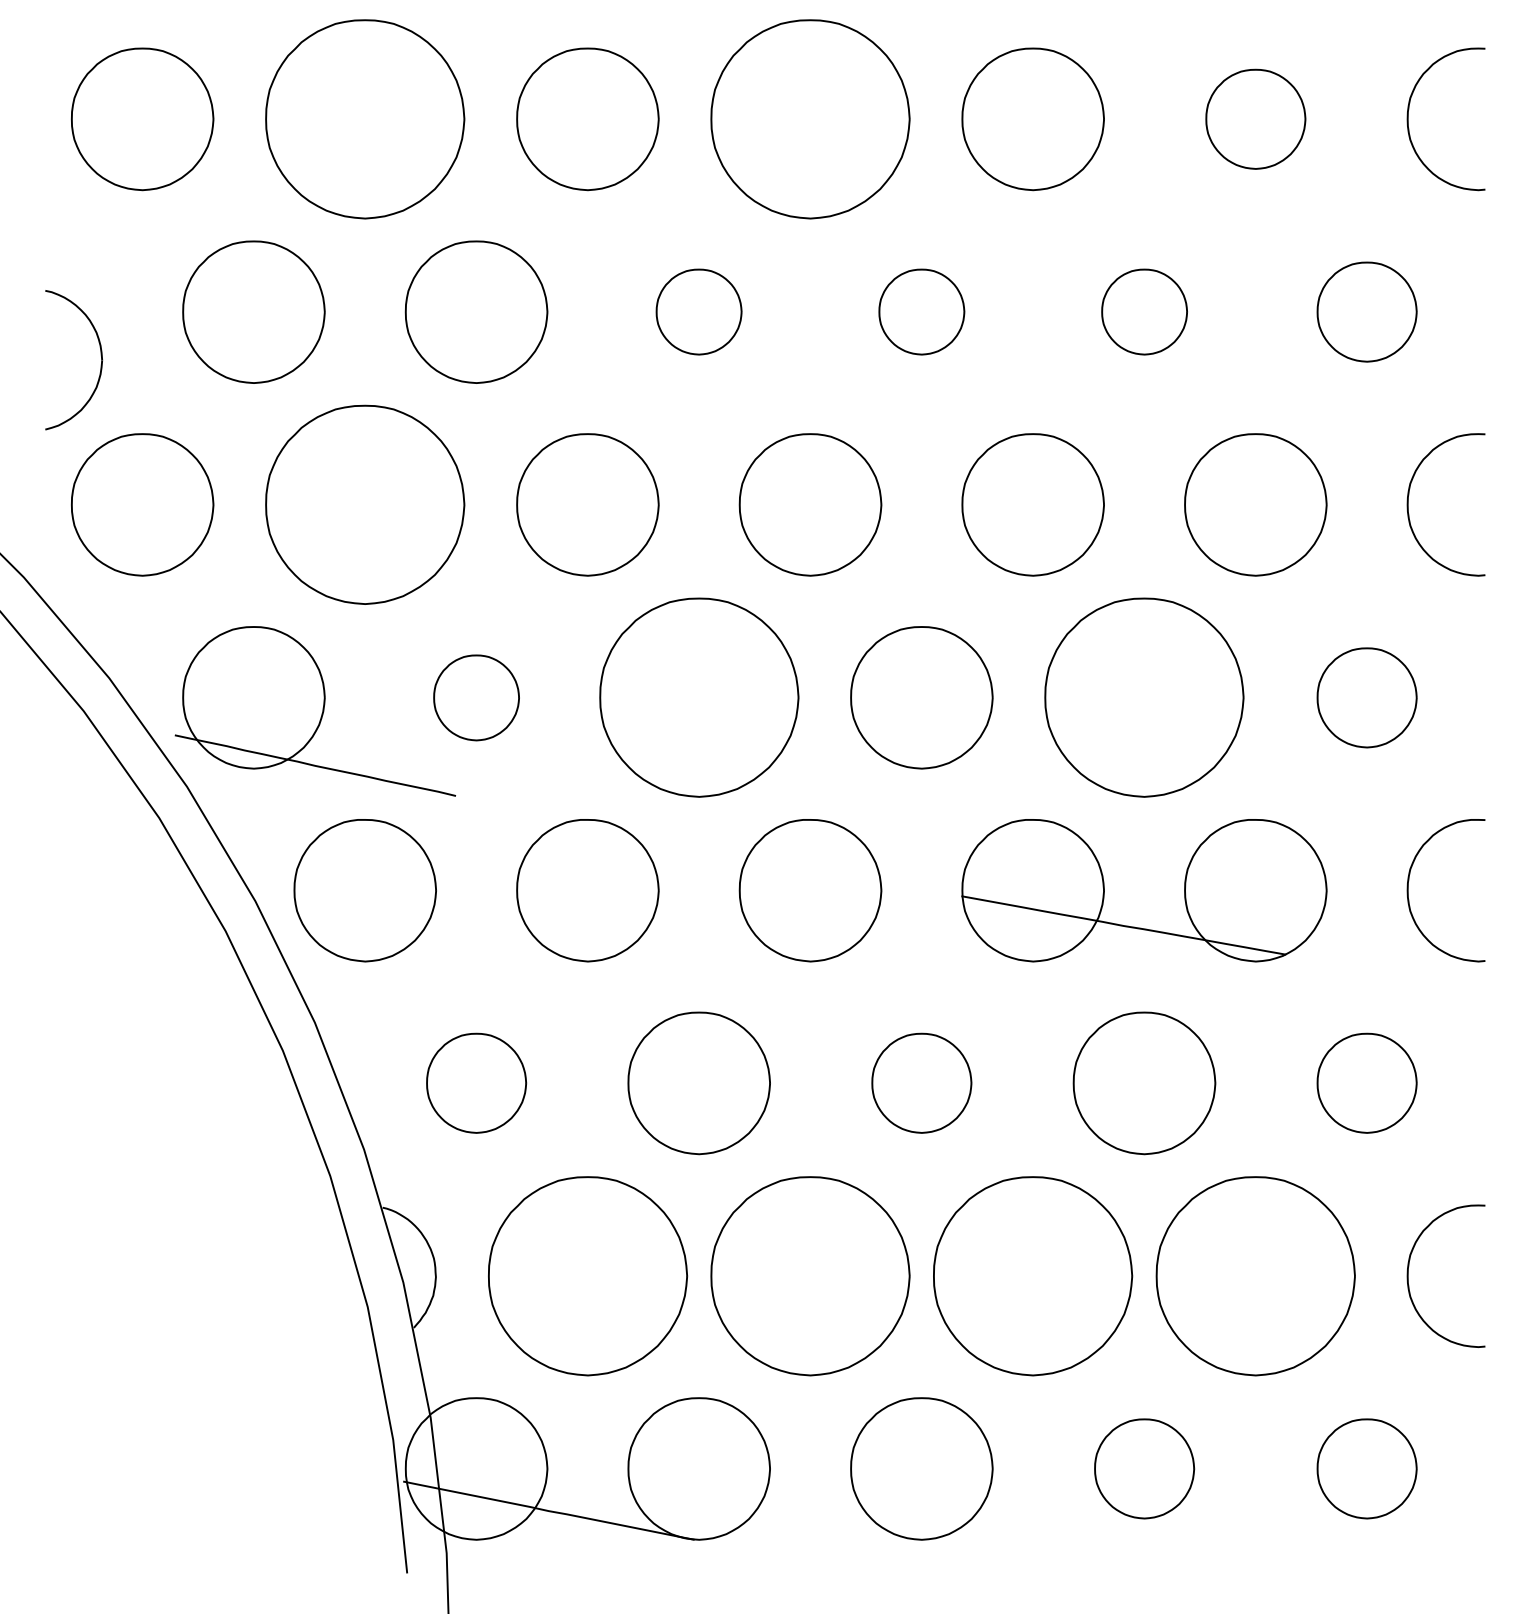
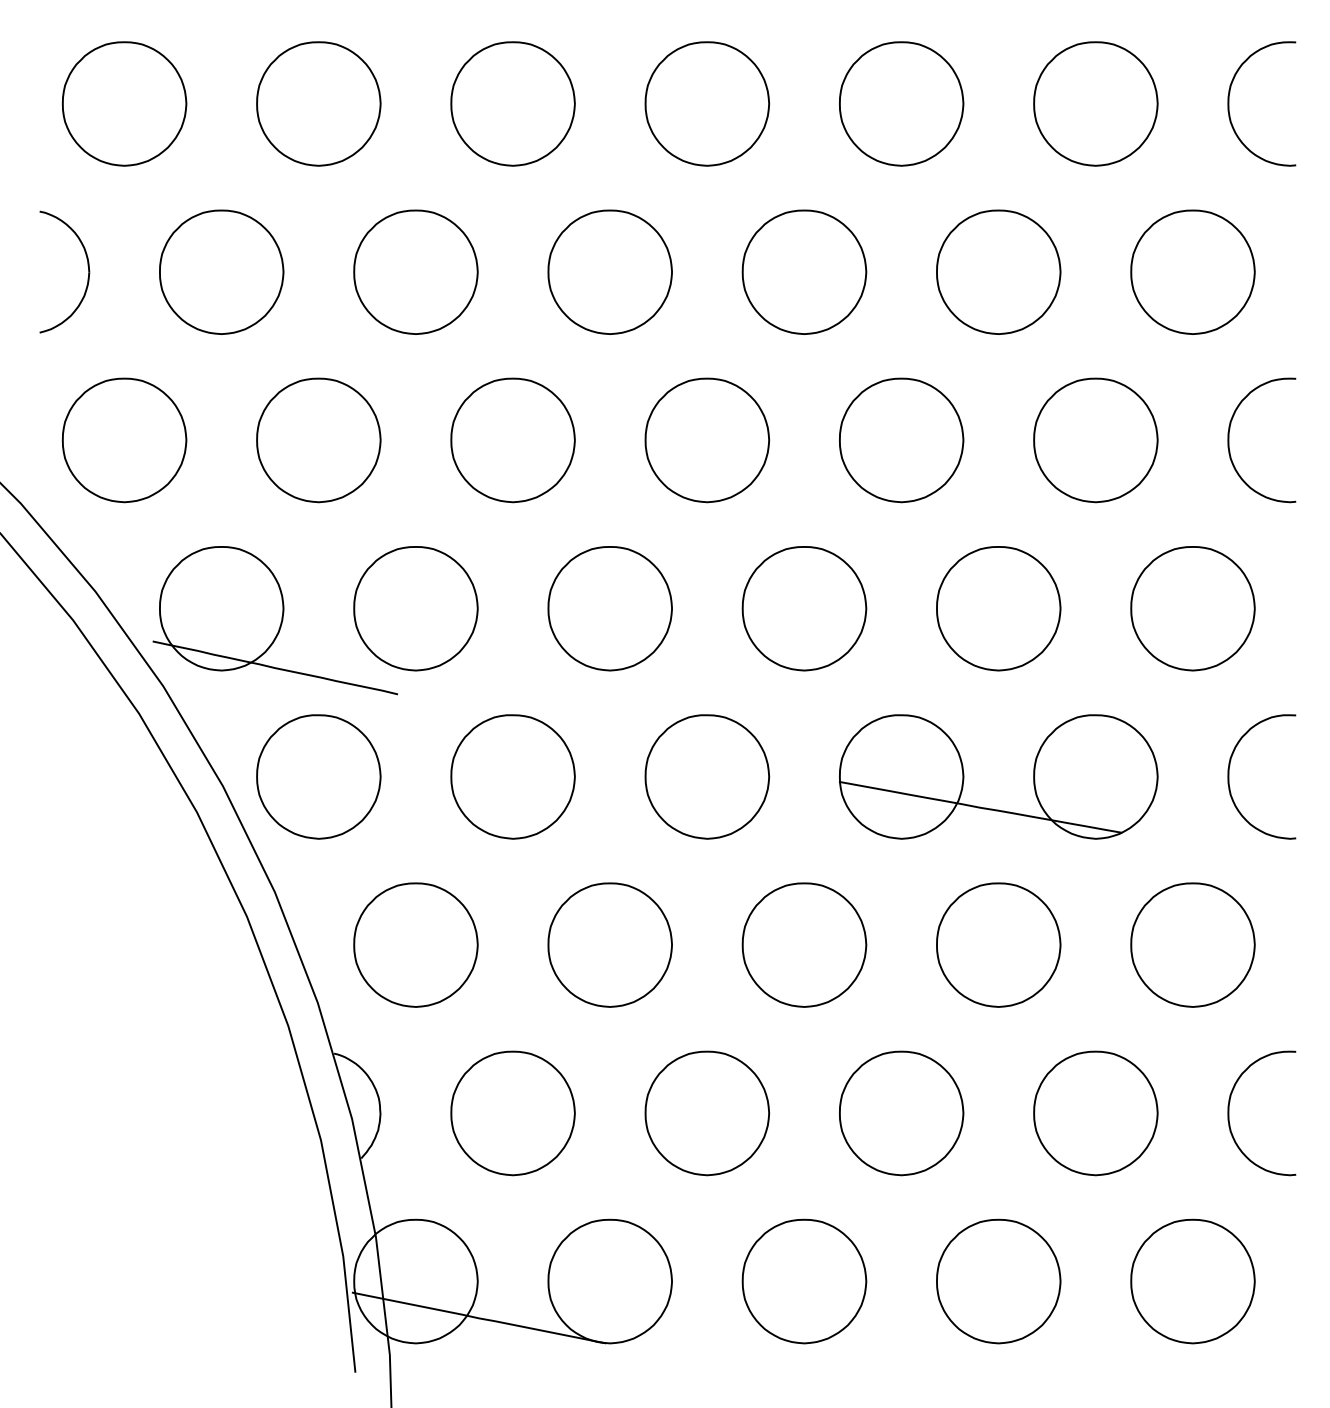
part: (364, 118) -> (318, 103), size x0.71
part: (810, 118) -> (707, 103), size x0.71
part: (1255, 118) -> (1095, 103), size x1.43
part: (698, 311) -> (609, 271), size x1.67
part: (921, 311) -> (804, 271), size x1.67
part: (1144, 311) -> (998, 271), size x1.67
part: (1366, 311) -> (1192, 271), size x1.43
part: (100, 353) -> (87, 266), moved
part: (364, 505) -> (318, 440), size x0.71
part: (476, 697) -> (415, 608), size x1.67
part: (698, 697) -> (609, 608), size x0.71
part: (1144, 697) -> (998, 608), size x0.71
part: (1366, 697) -> (1192, 608), size x1.43
part: (476, 1082) -> (415, 944), size x1.43
part: (921, 1082) -> (804, 944), size x1.43
part: (1366, 1082) -> (1192, 944), size x1.43
part: (587, 1276) -> (512, 1113), size x0.71
part: (810, 1276) -> (707, 1113), size x0.71
part: (1033, 1276) -> (901, 1113), size x0.71
part: (1255, 1276) -> (1095, 1113), size x0.71
part: (1144, 1468) -> (998, 1281), size x1.43
part: (1366, 1468) -> (1192, 1281), size x1.43

